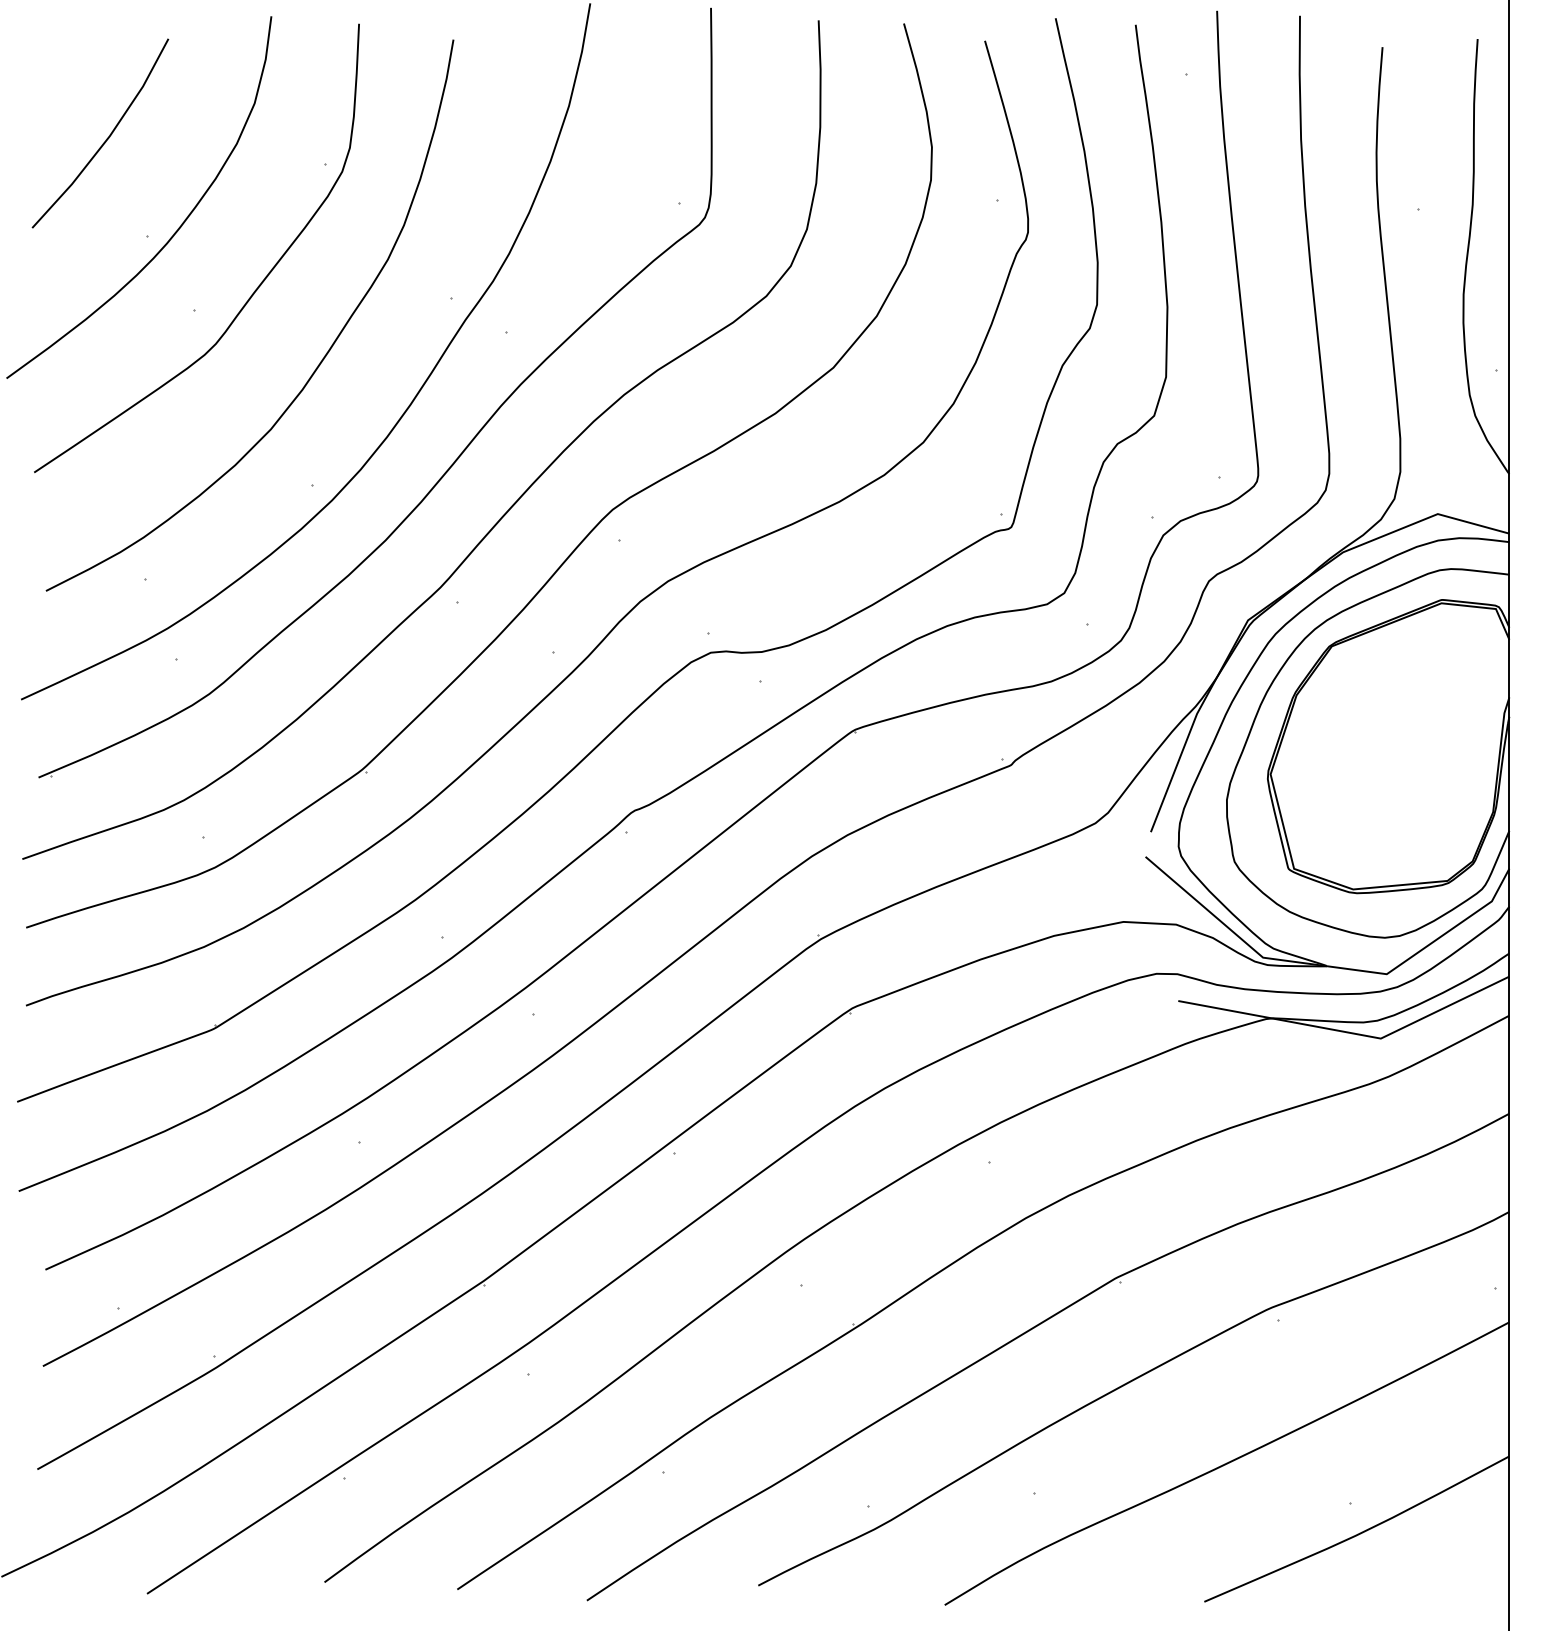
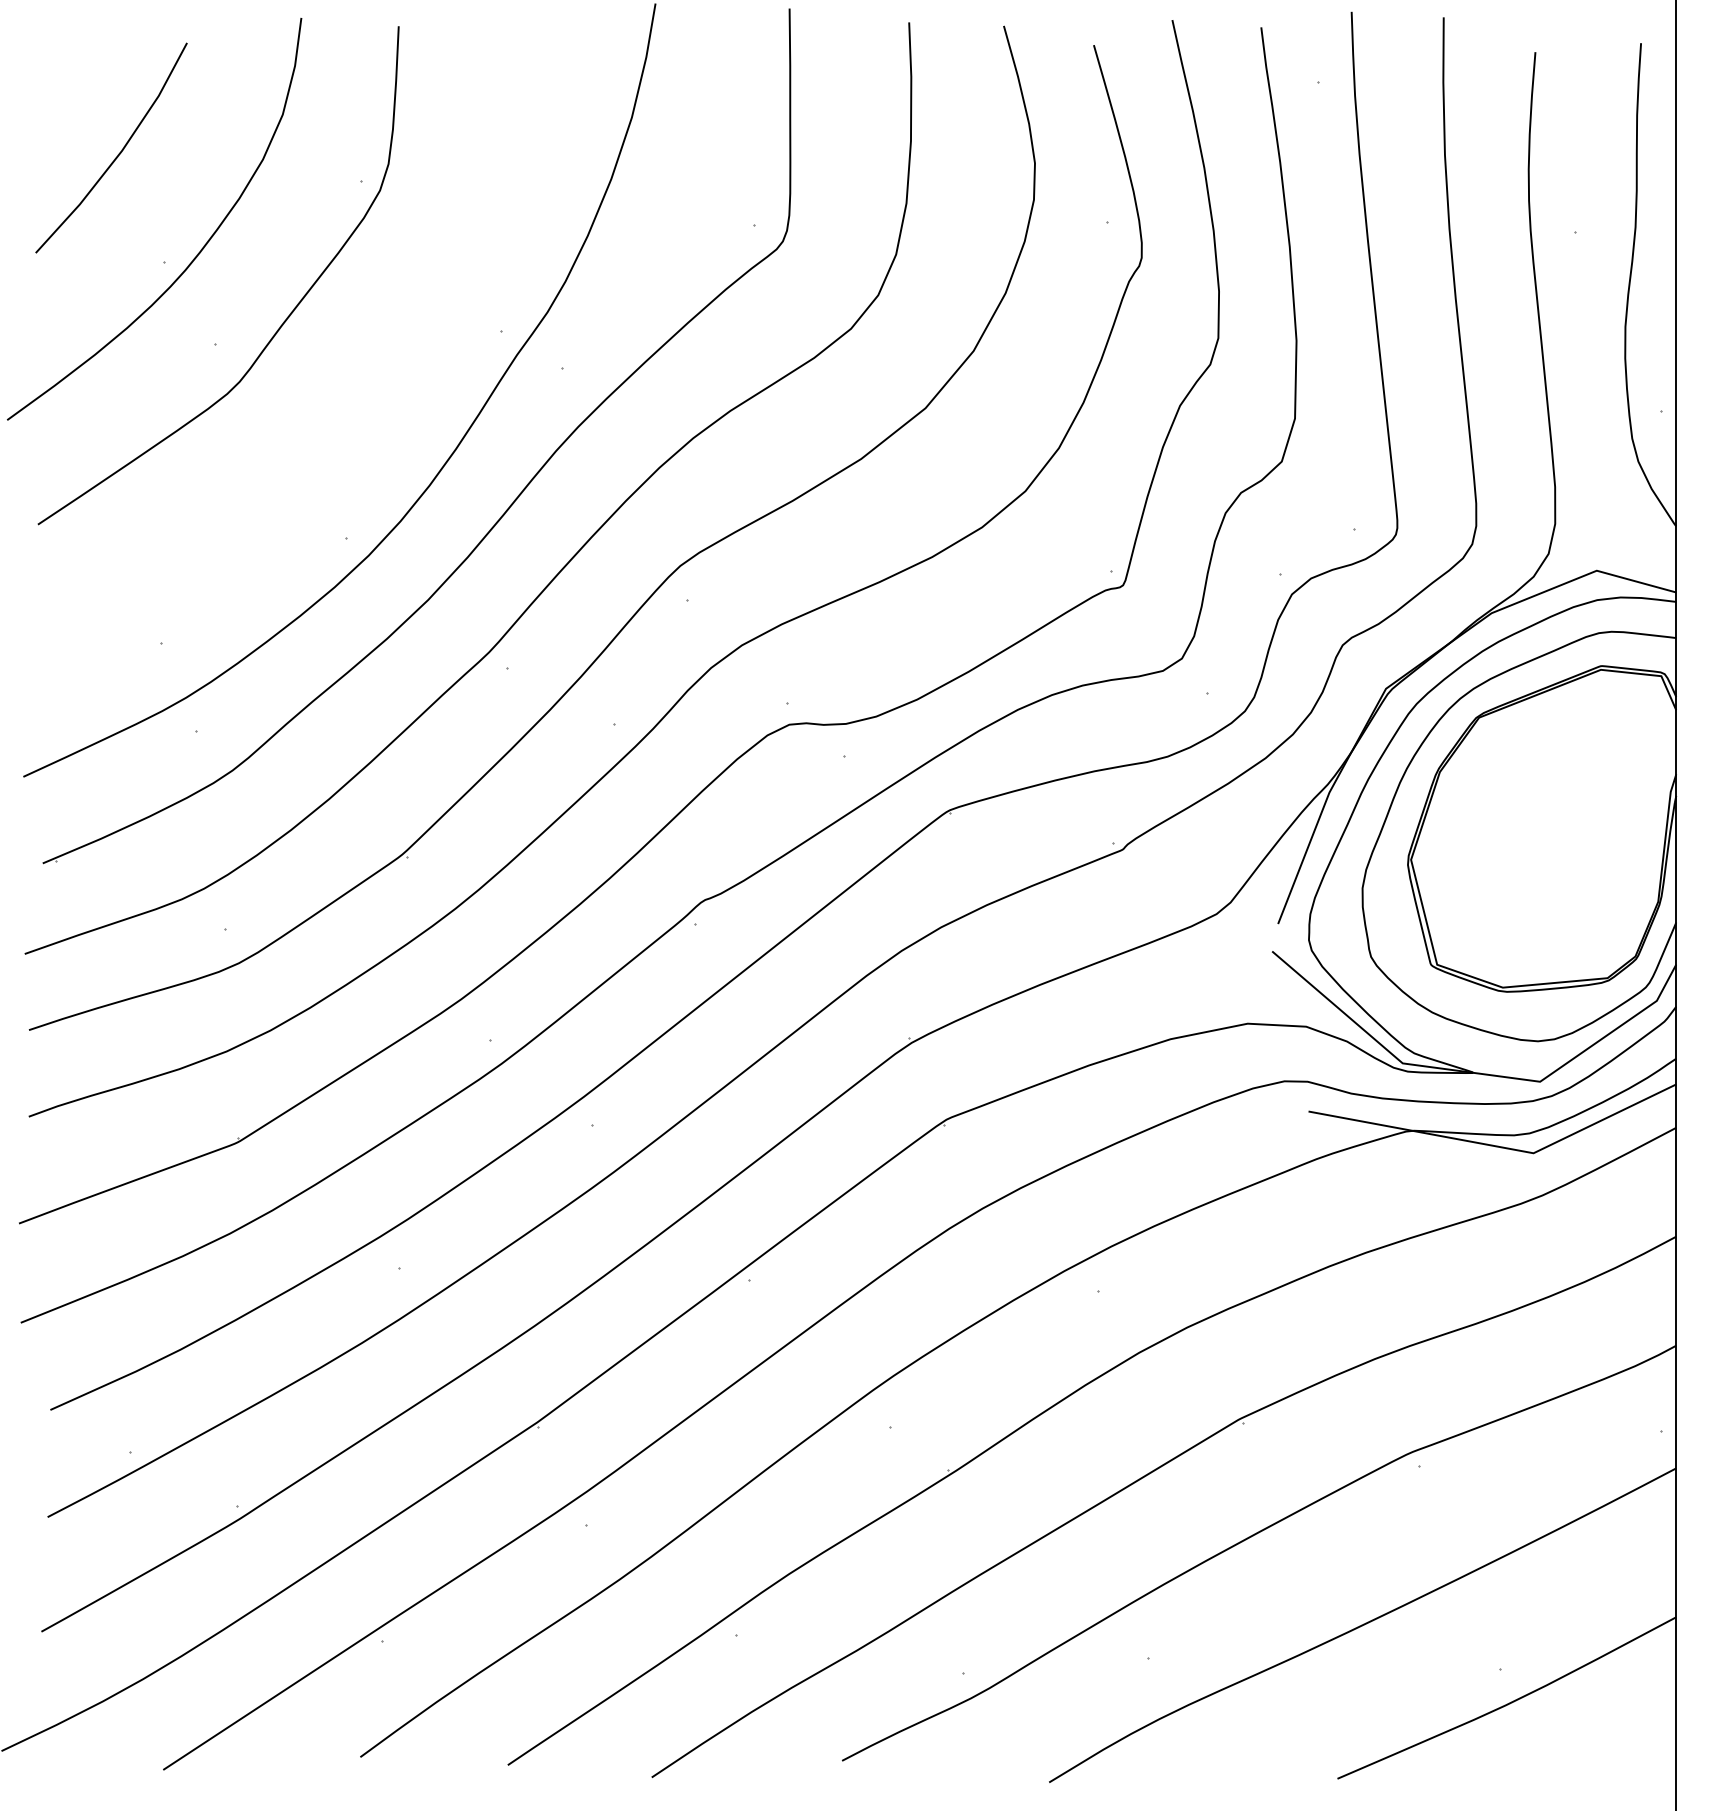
curve: (319, 362) -> (354, 402), removed

